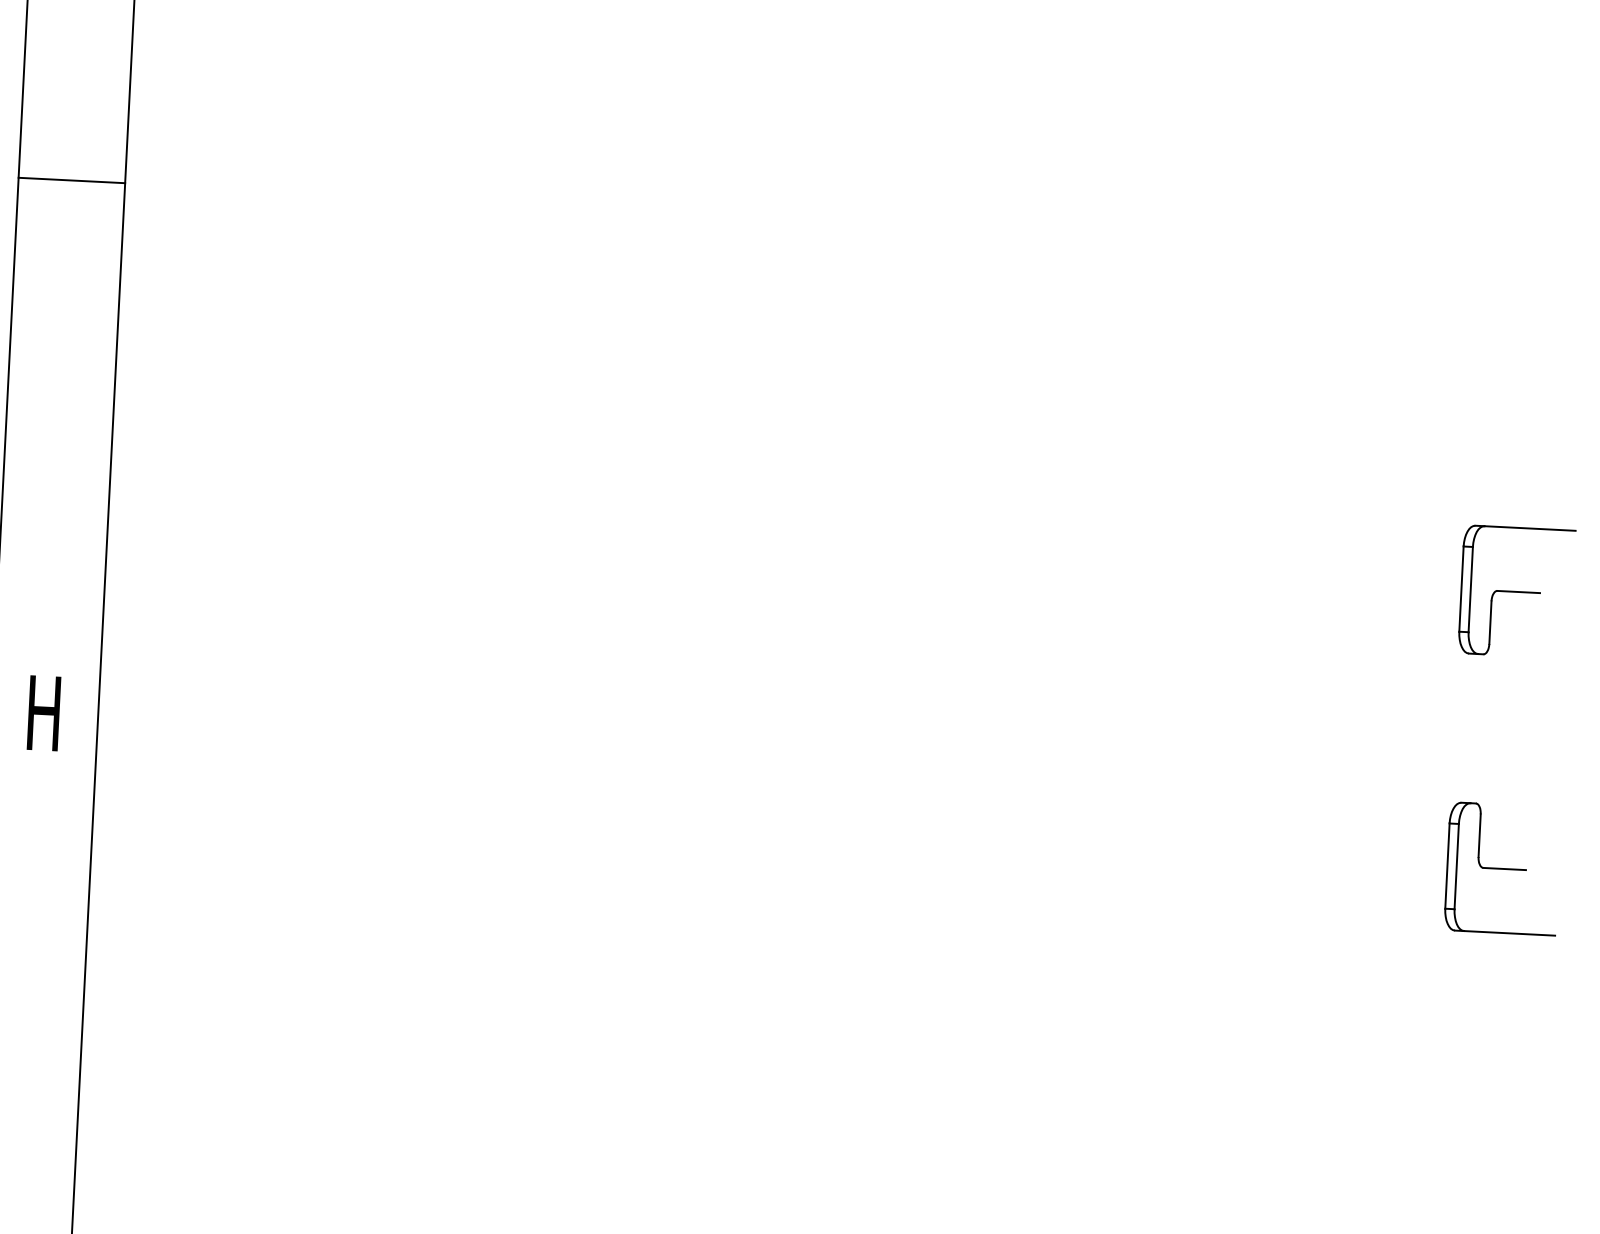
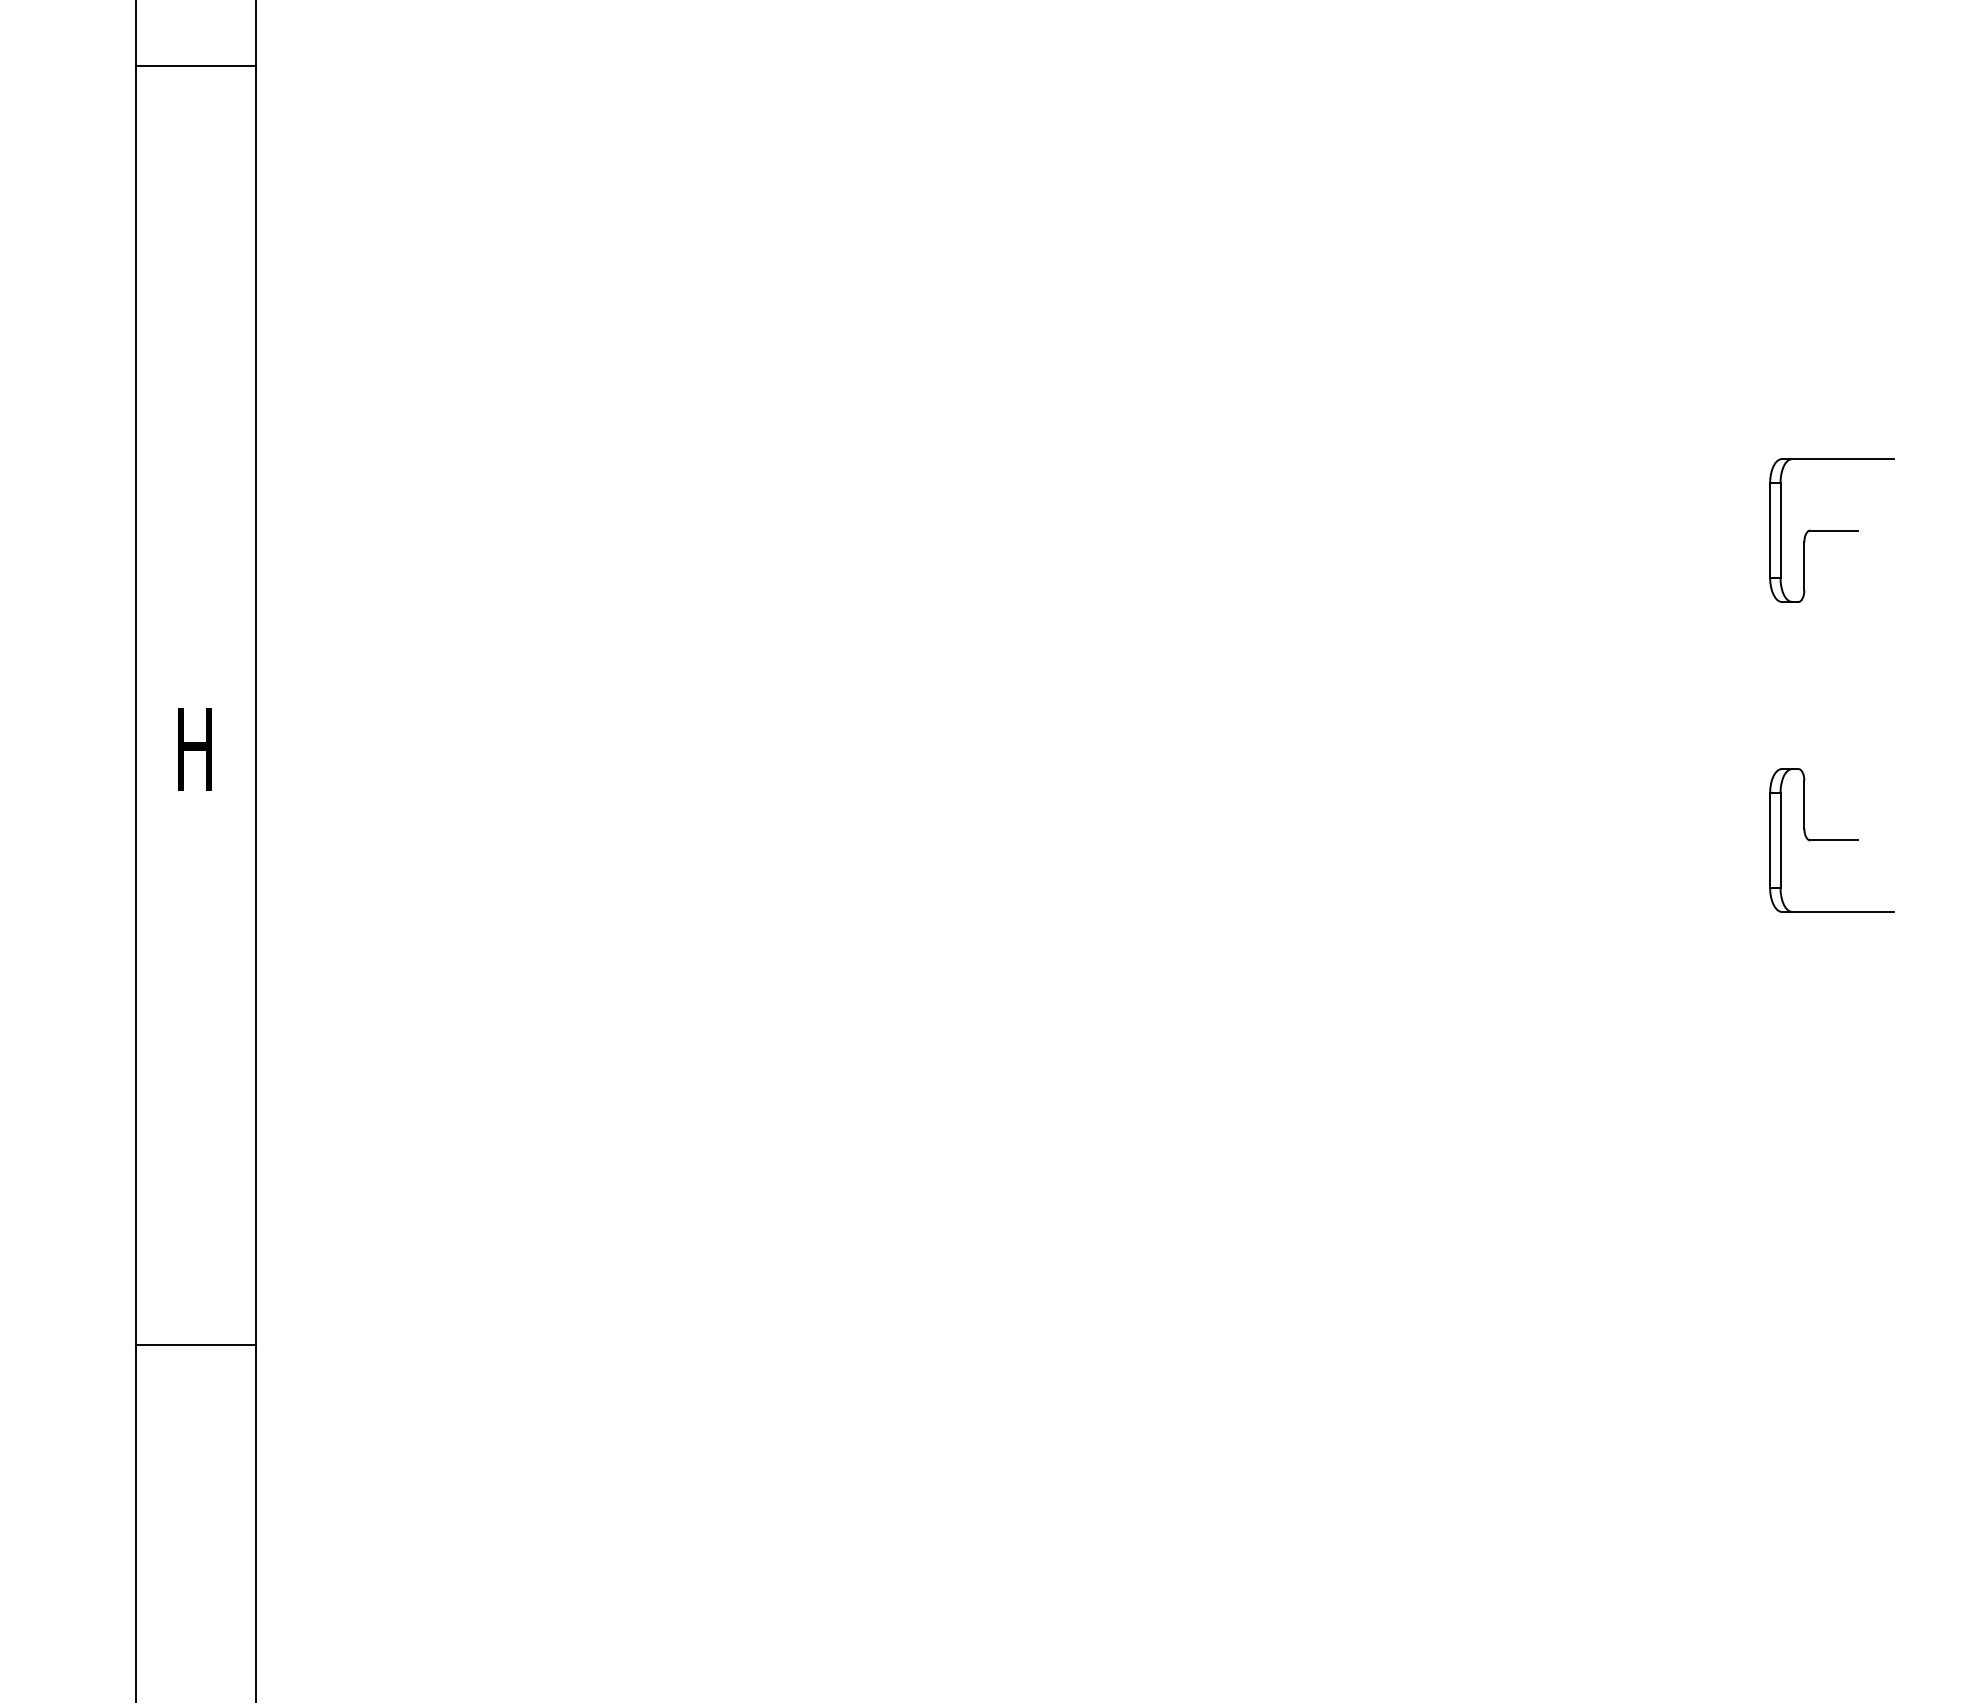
line: (71, 180) -> (195, 66), moved

